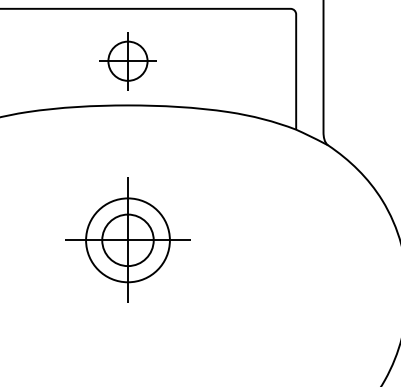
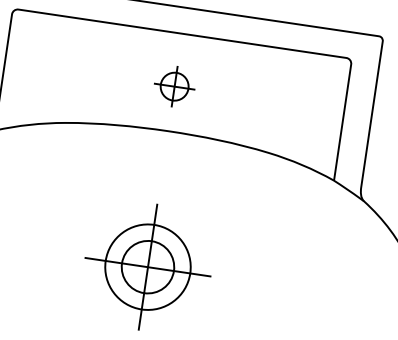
part: (127, 61) -> (174, 86), size x0.7

